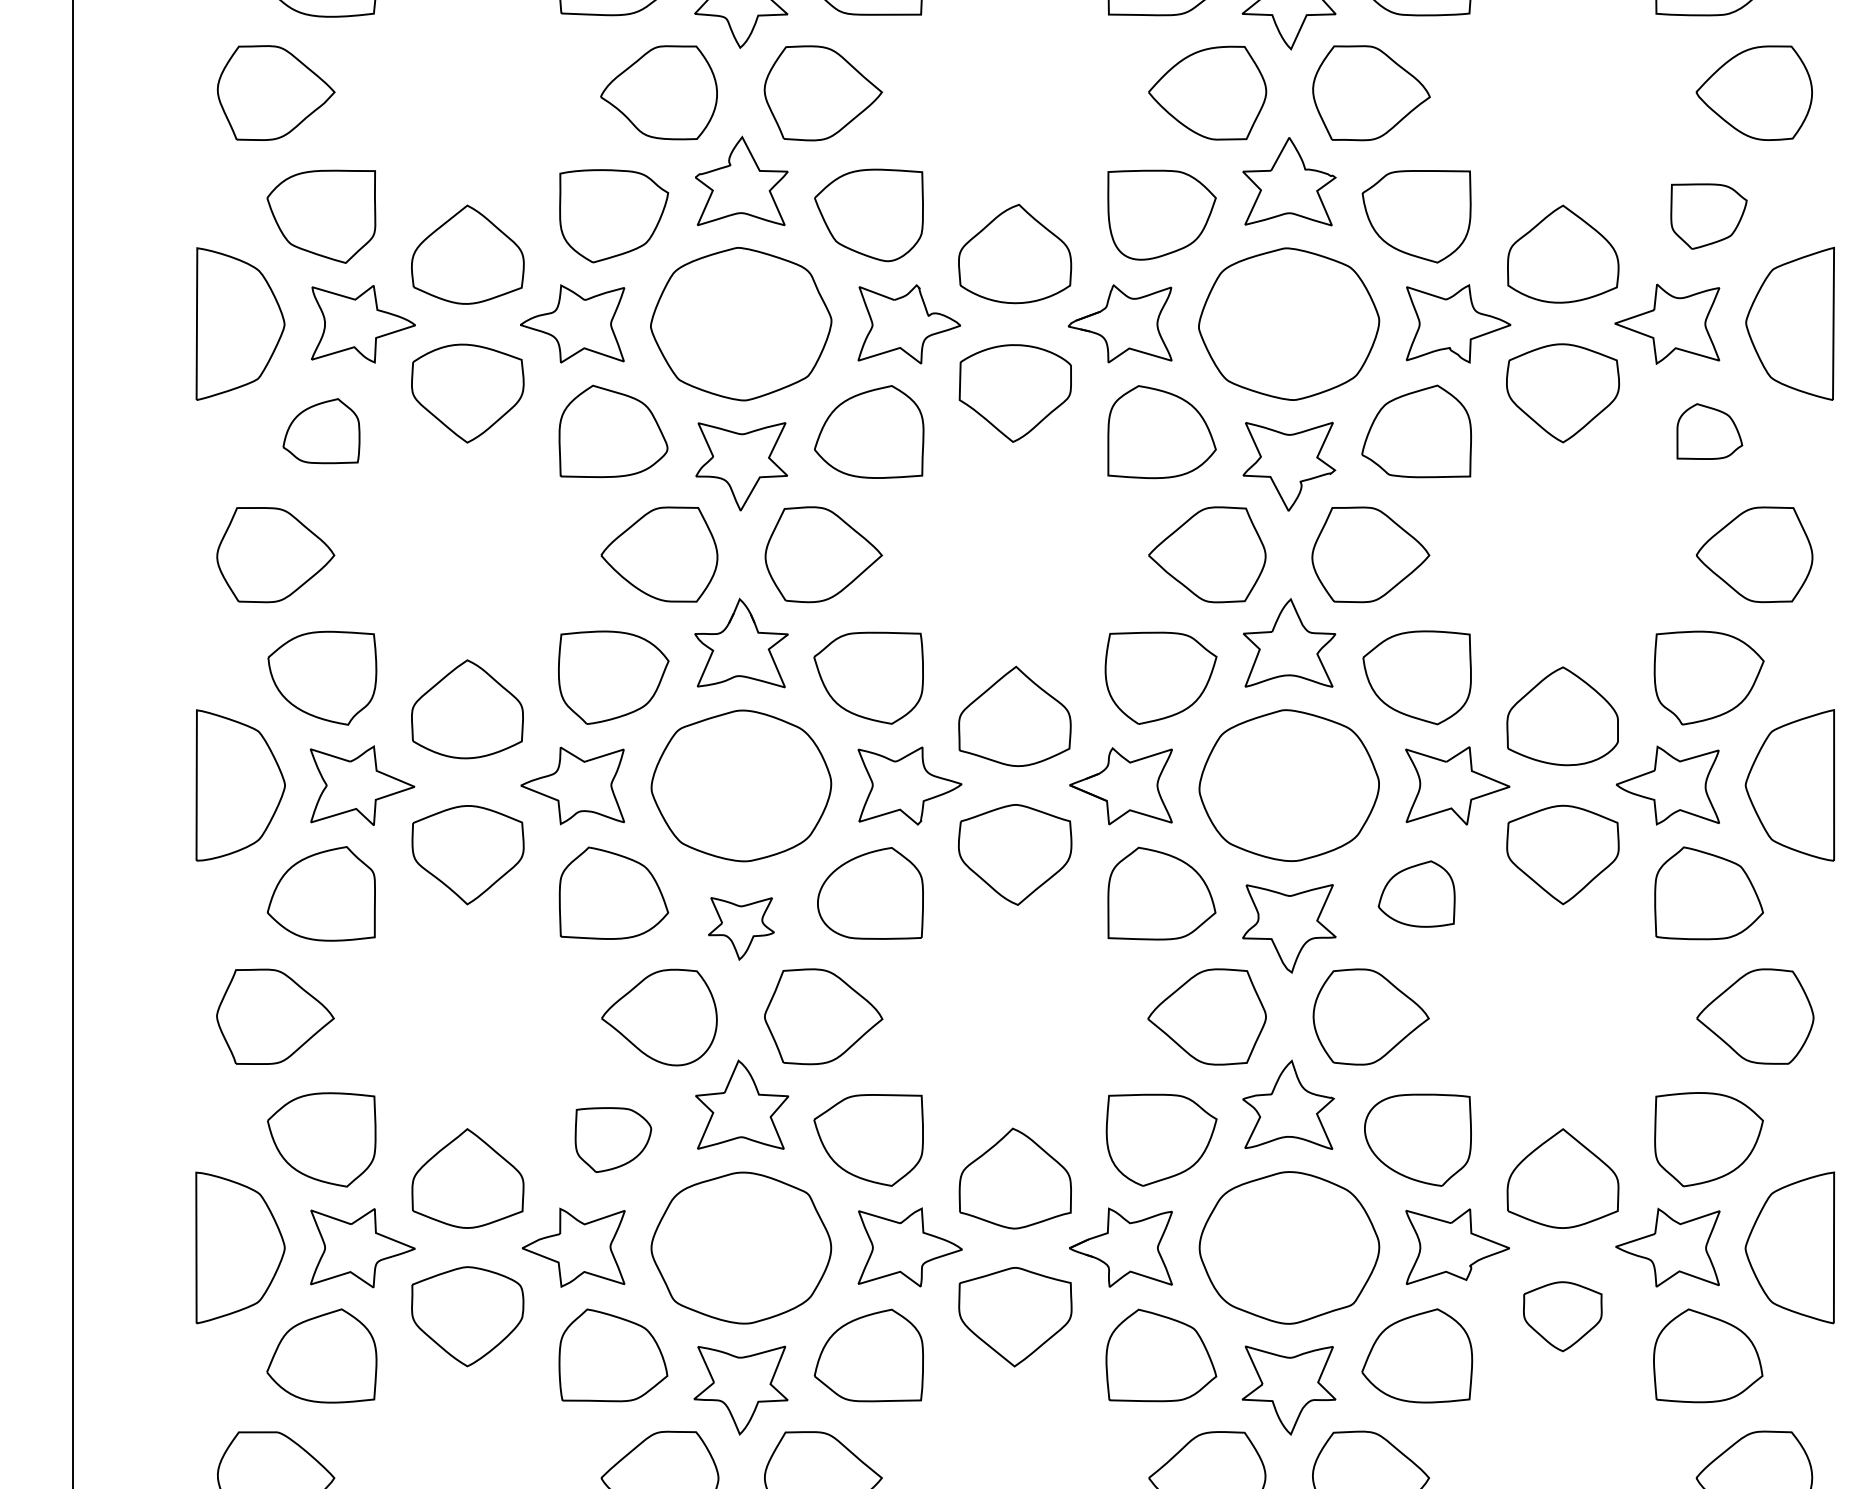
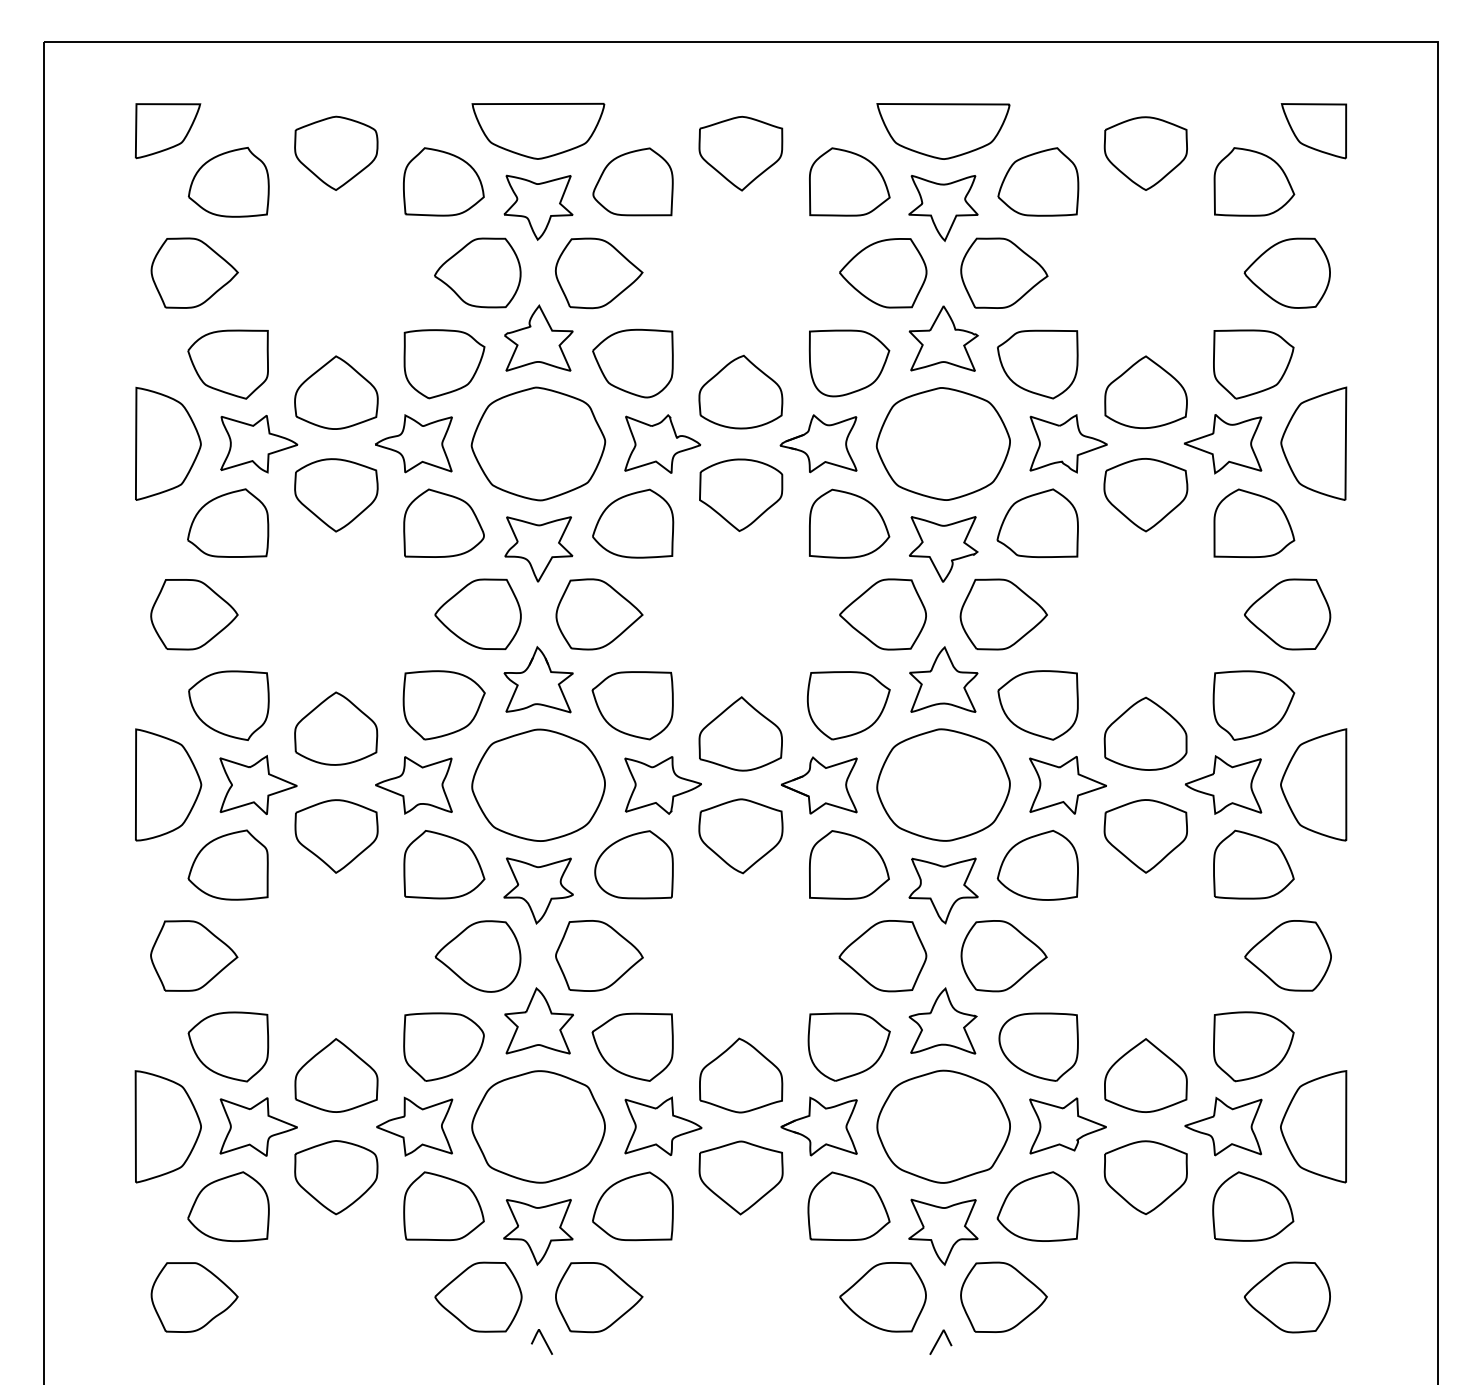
part: (1708, 216) -> (1253, 364), size x1.43
part: (321, 430) -> (228, 522), size x1.43
part: (1709, 431) -> (1254, 523), size x1.67
part: (1416, 893) -> (1037, 864), size x1.43
part: (741, 928) -> (538, 890), size x1.43
part: (612, 1139) -> (443, 1046), size x1.43
part: (1562, 1316) -> (1145, 1177), size x1.43

